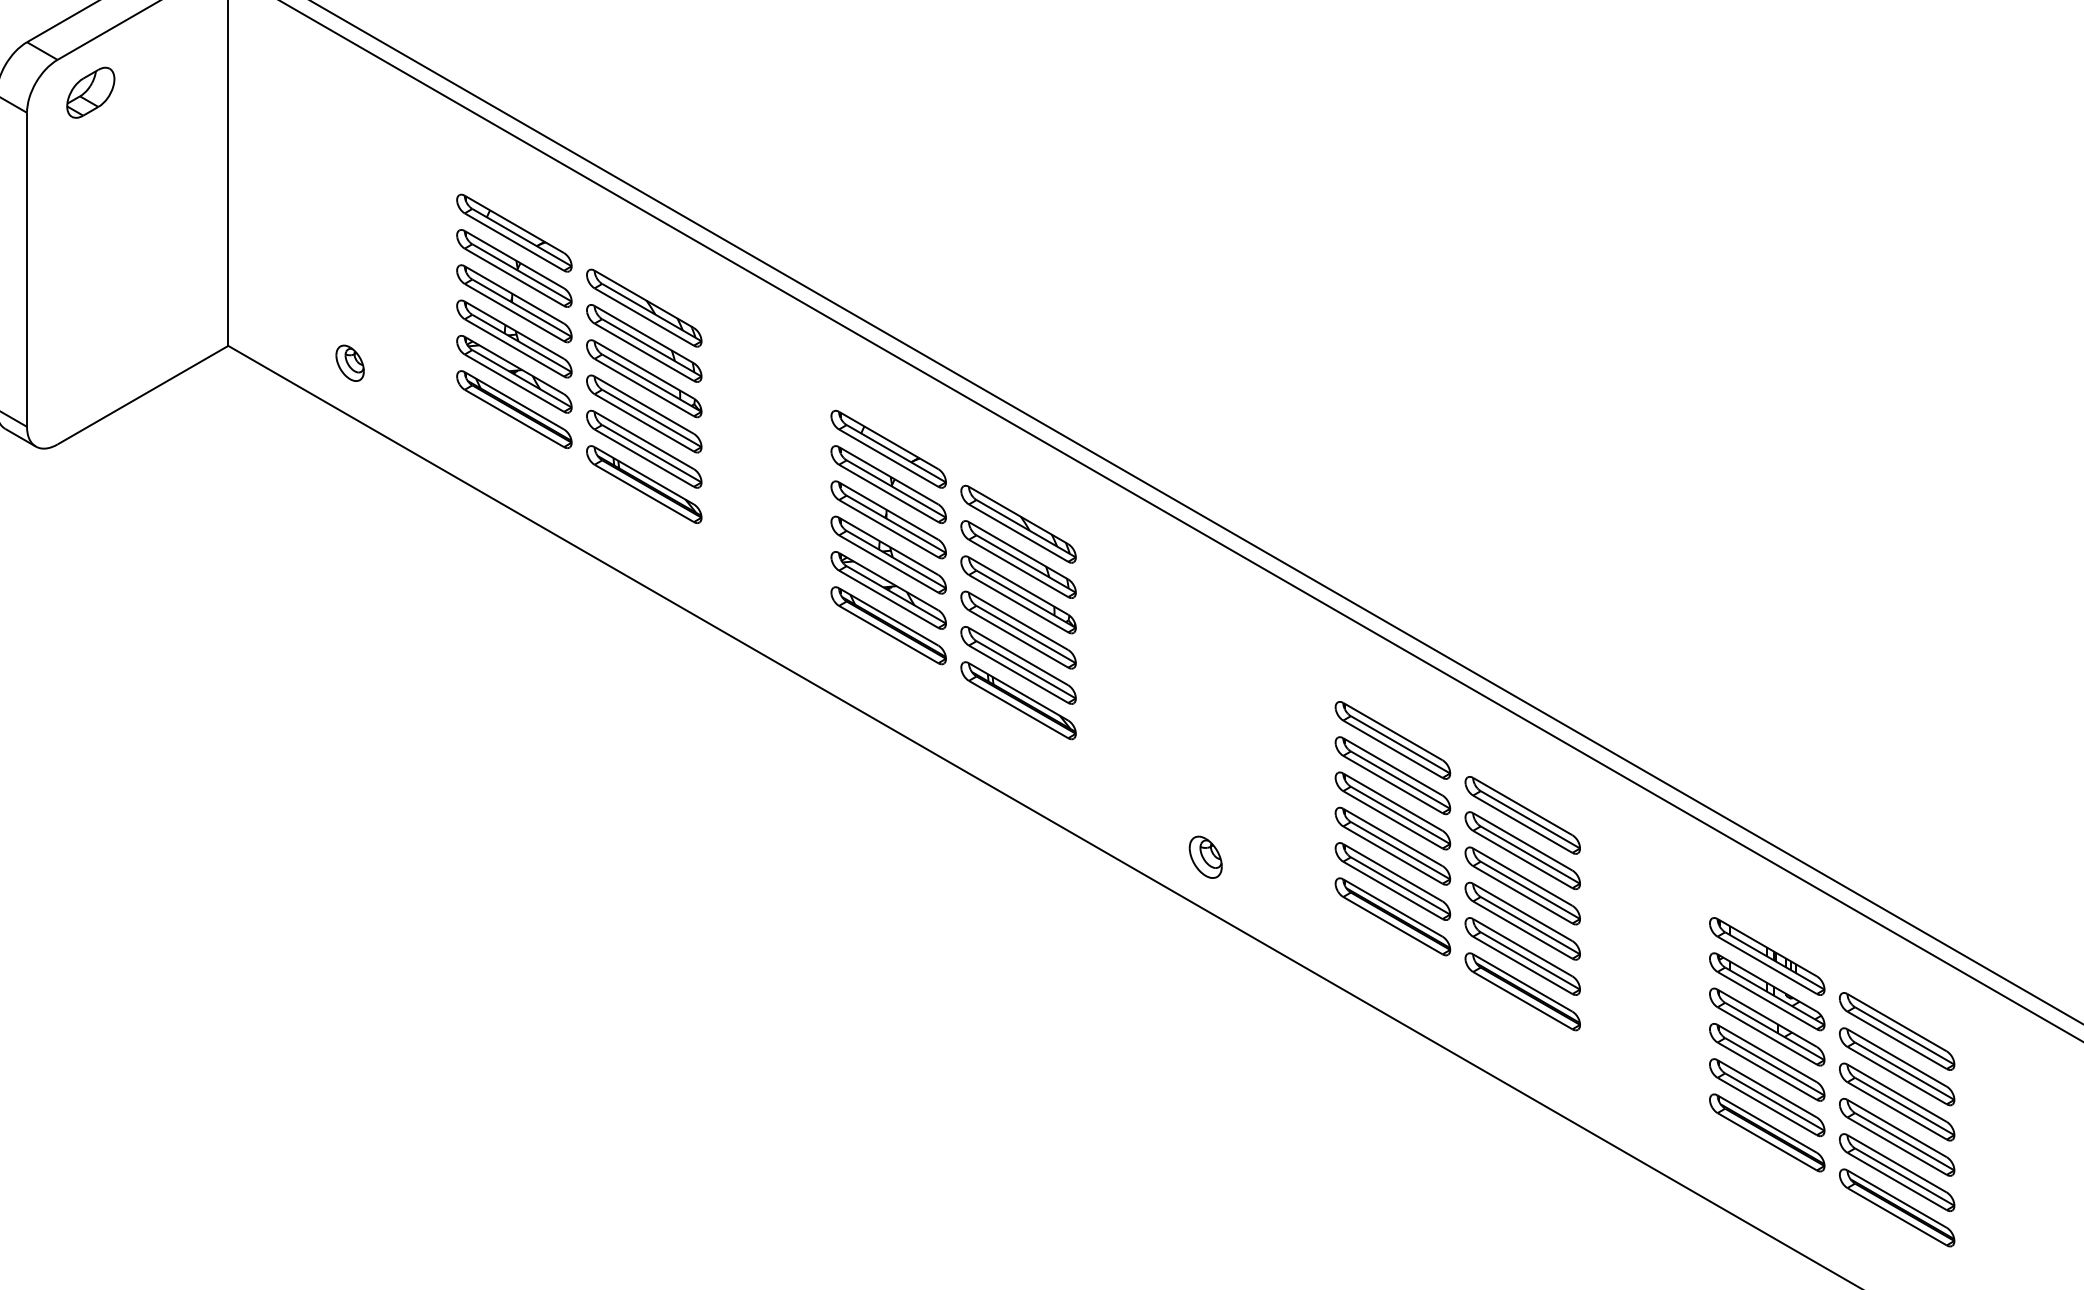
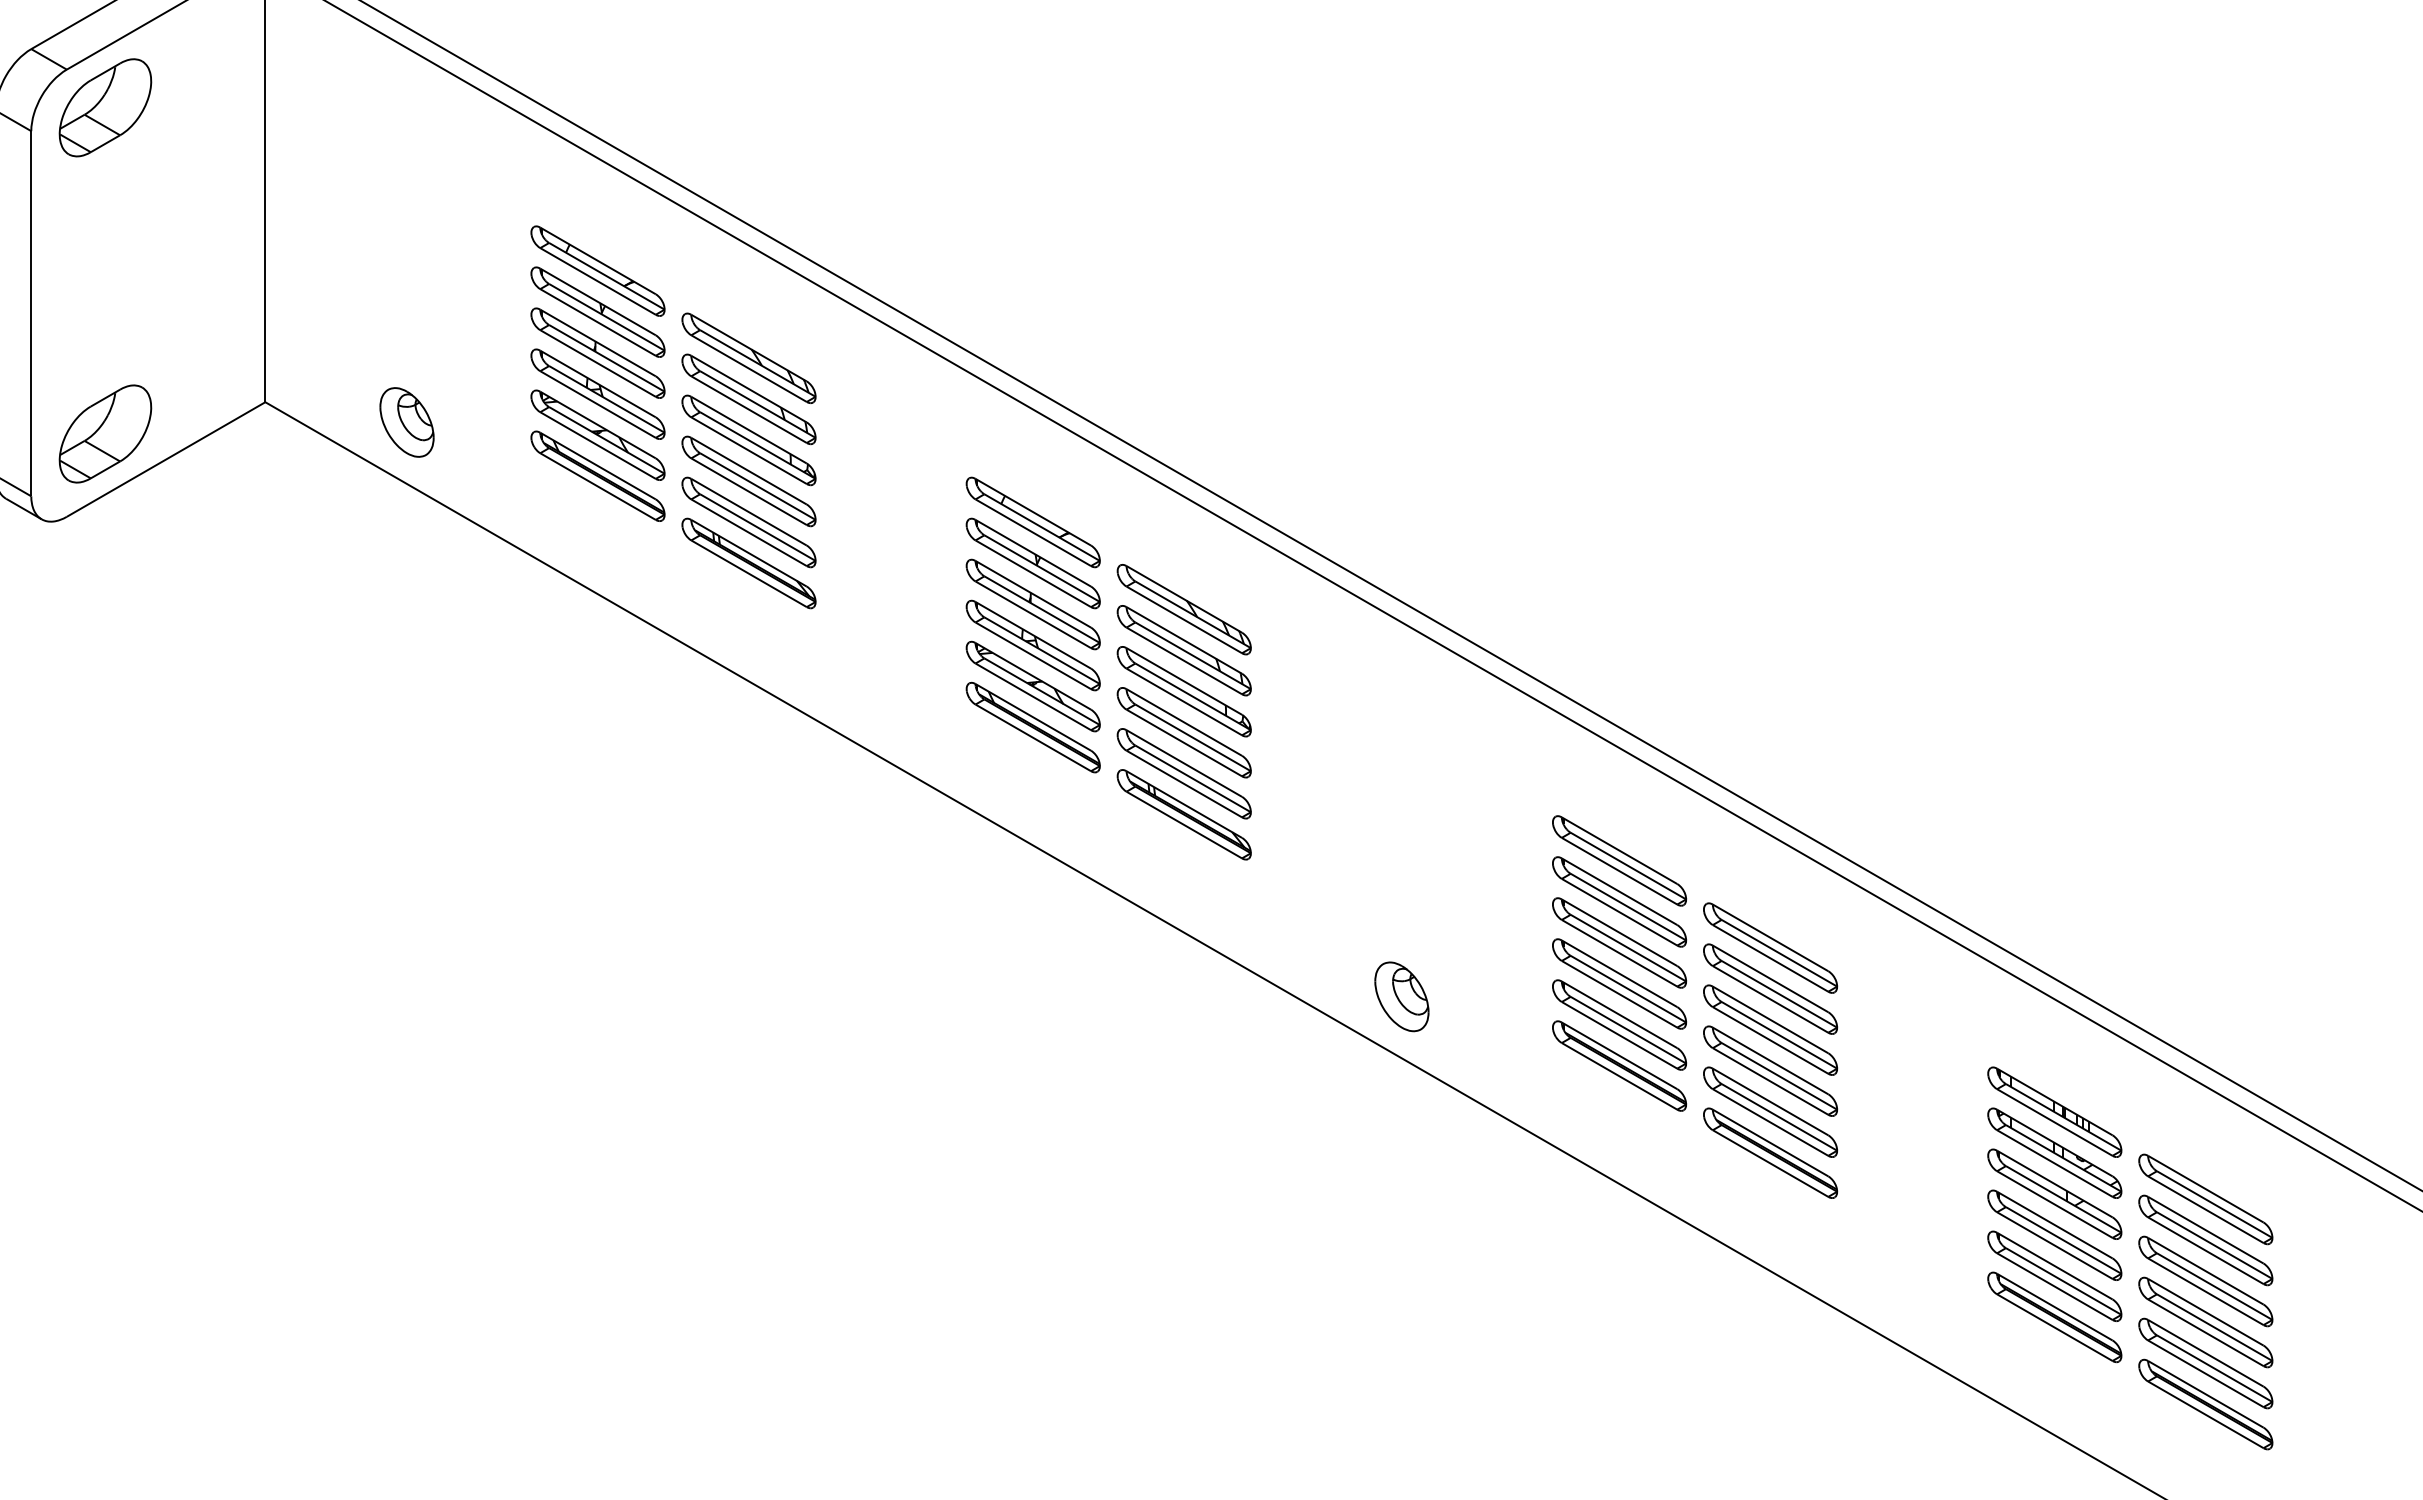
part: (90, 92) -> (105, 107), size x1.67
part: (349, 363) -> (406, 422), size x1.67
part: (90, 372) -> (105, 433), added
part: (1205, 856) -> (1401, 996), size x1.43

